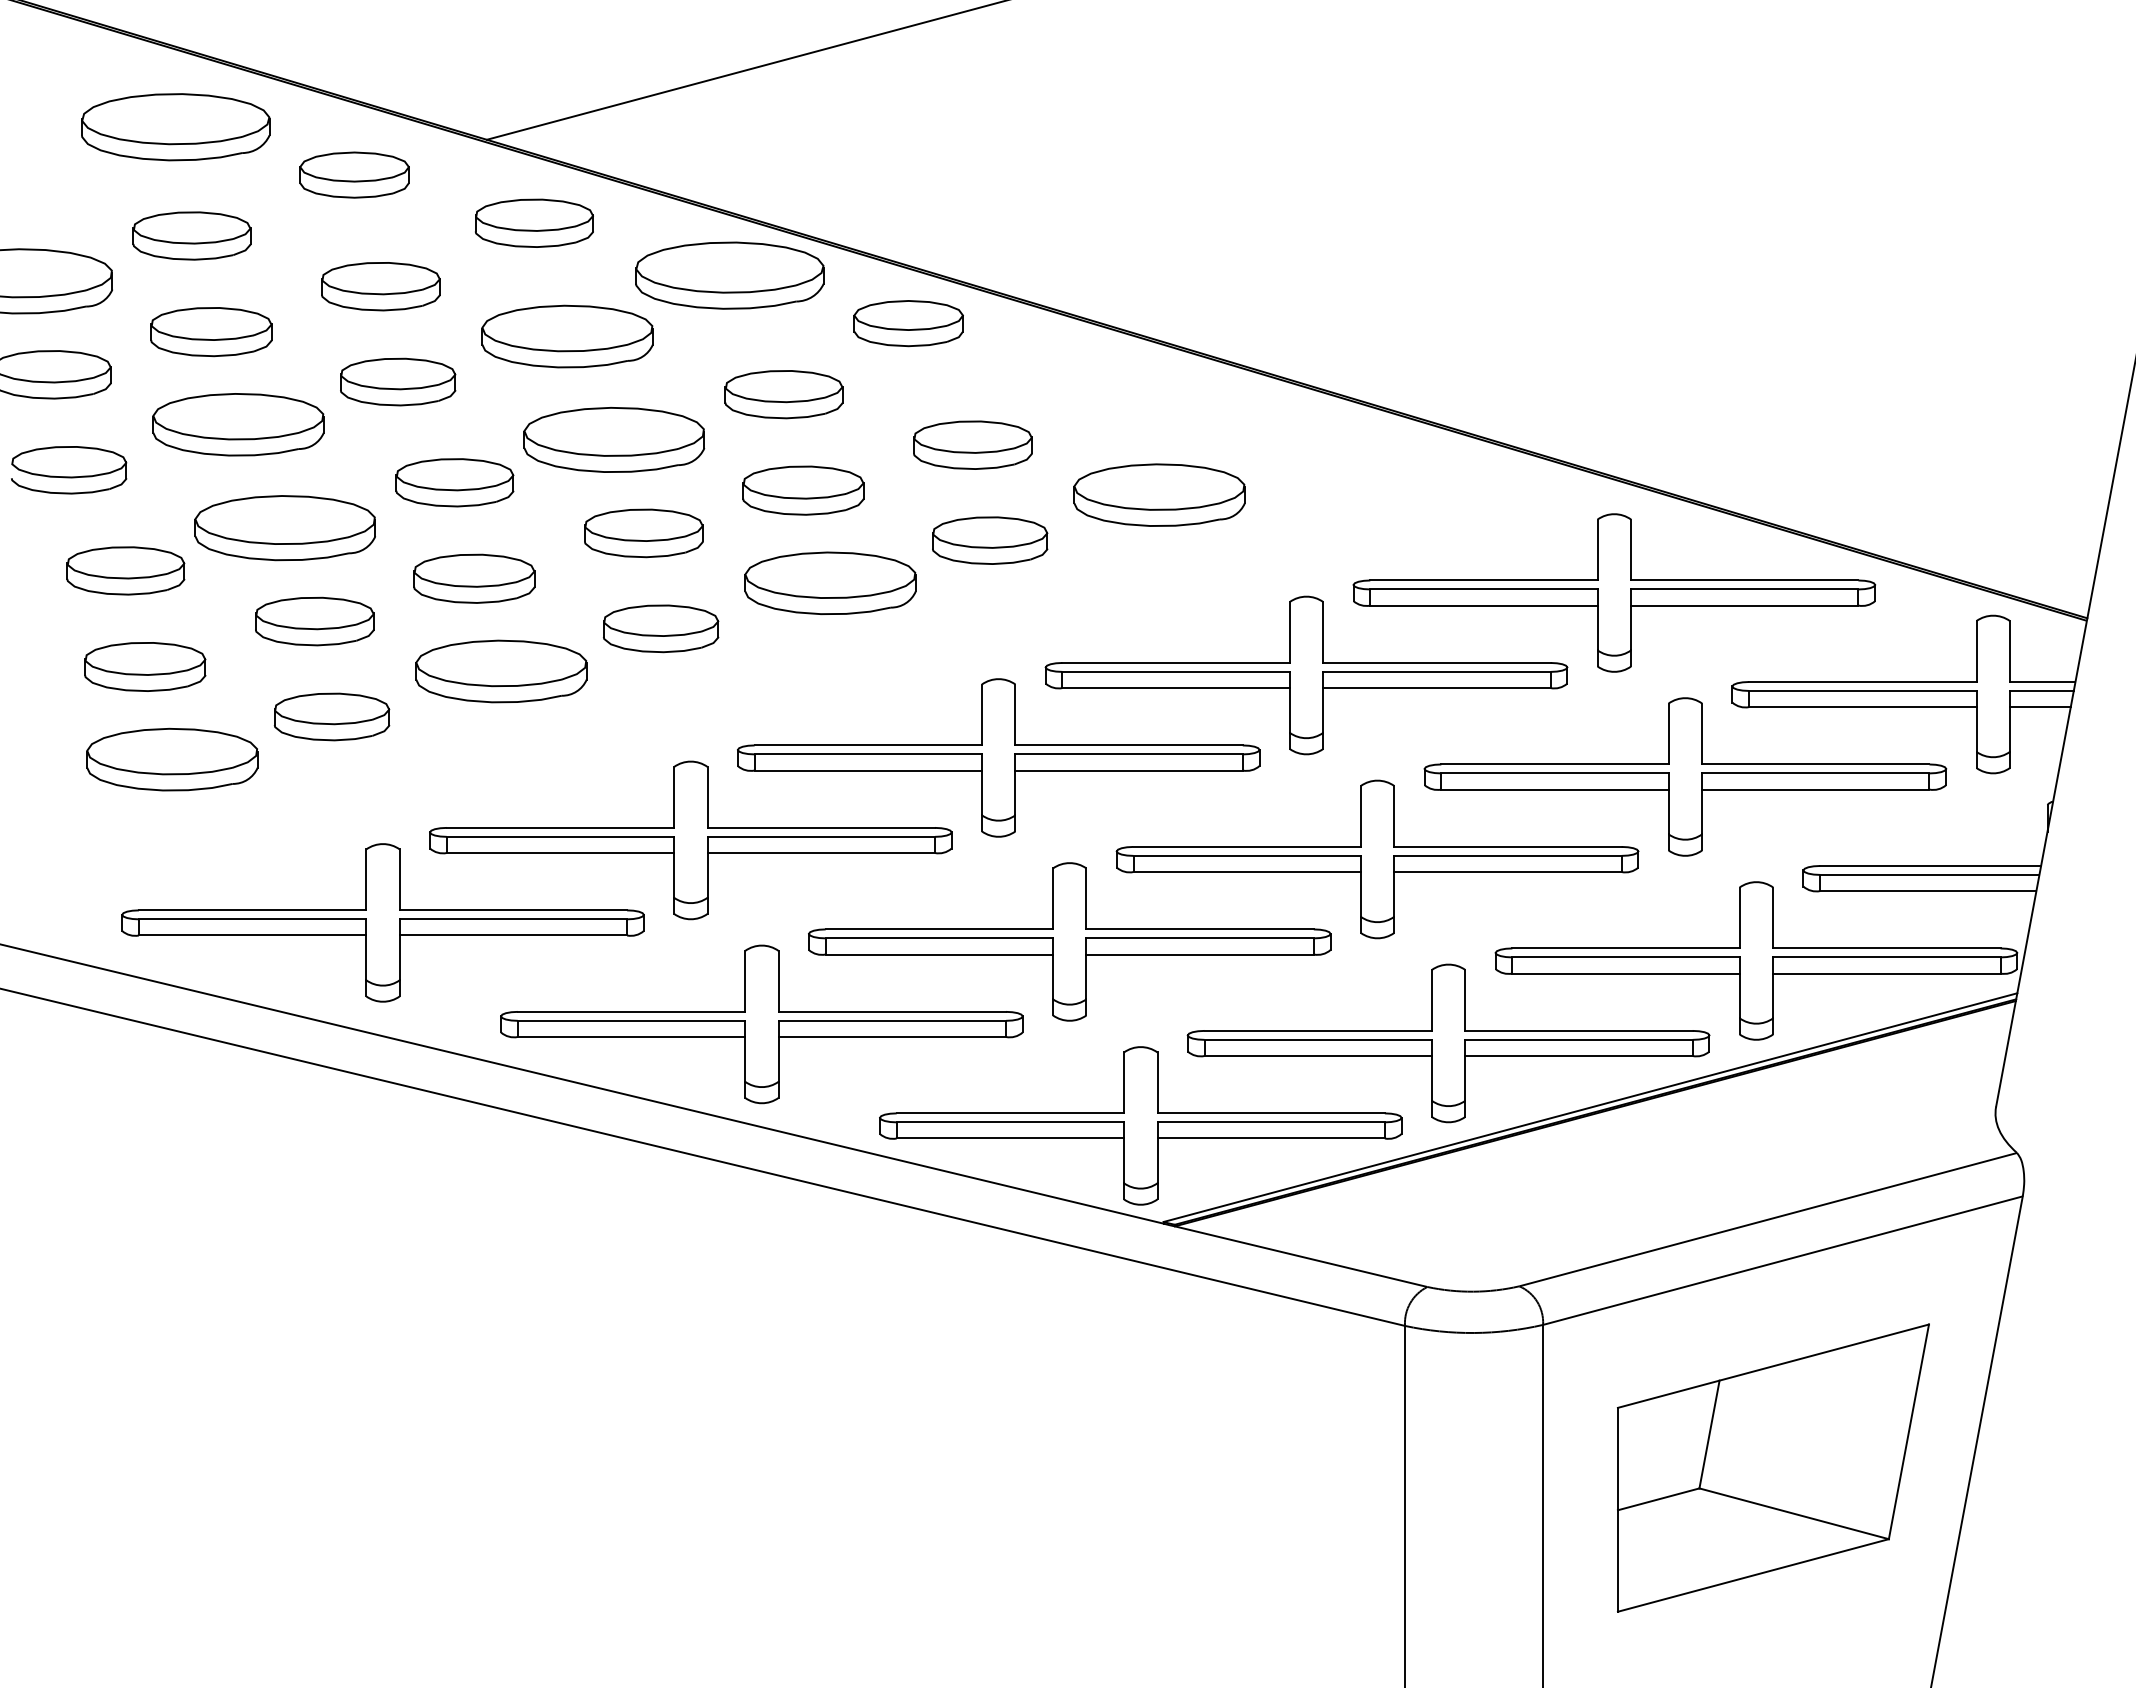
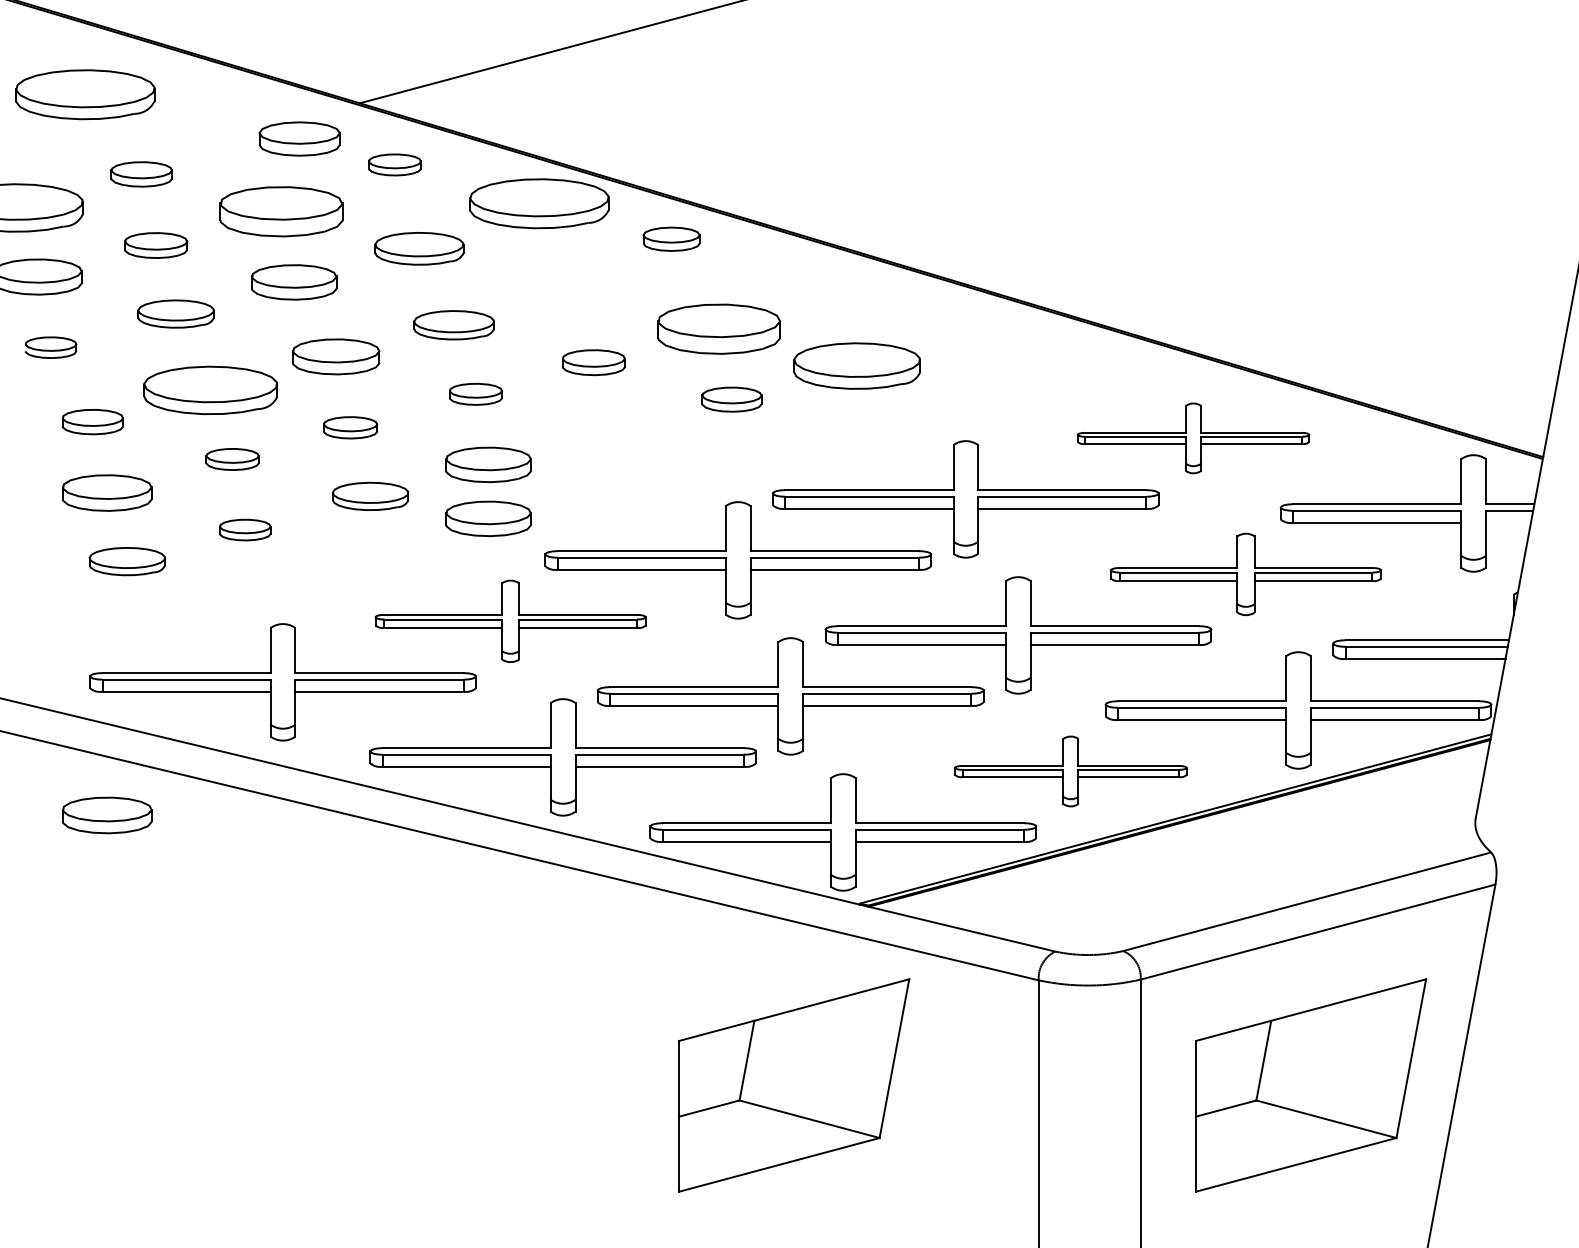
part: (175, 127) -> (85, 94), moved
part: (354, 174) -> (299, 138), moved
part: (534, 222) -> (395, 164), size x0.6
part: (191, 235) -> (141, 174), size x0.7
part: (380, 286) -> (281, 211), size x1.4
part: (908, 323) -> (671, 239), size x0.7
part: (211, 332) -> (156, 245), size x0.7
part: (567, 336) -> (419, 248), size x0.7
part: (783, 394) -> (579, 291), removed
part: (238, 424) -> (176, 313), size x0.6
part: (614, 439) -> (454, 324), size x0.6
part: (972, 444) -> (718, 328), size x1.4
part: (69, 470) -> (51, 347), size x0.6
part: (803, 490) -> (593, 362), size x0.7
part: (643, 533) -> (475, 394), size x0.6
part: (990, 540) -> (732, 399), size x0.7
part: (125, 570) -> (92, 421), size x0.7
part: (474, 578) -> (350, 427), size x0.6
part: (830, 582) -> (613, 430), removed
part: (1614, 592) -> (1193, 438), size x0.6
part: (314, 621) -> (232, 459), size x0.6
part: (501, 671) -> (370, 496), size x0.6
part: (661, 701) -> (488, 518), added
line: (2039, 707) -> (1507, 523), removed
part: (331, 716) -> (244, 529), size x0.6
part: (172, 759) -> (127, 561), size x0.6
part: (1685, 776) -> (1246, 574), size x0.7
part: (690, 840) -> (510, 621), size x0.7
part: (1448, 1043) -> (1070, 771), size x0.6
part: (145, 1102) -> (107, 815), added
part: (1074, 1467) -> (794, 1085), added

